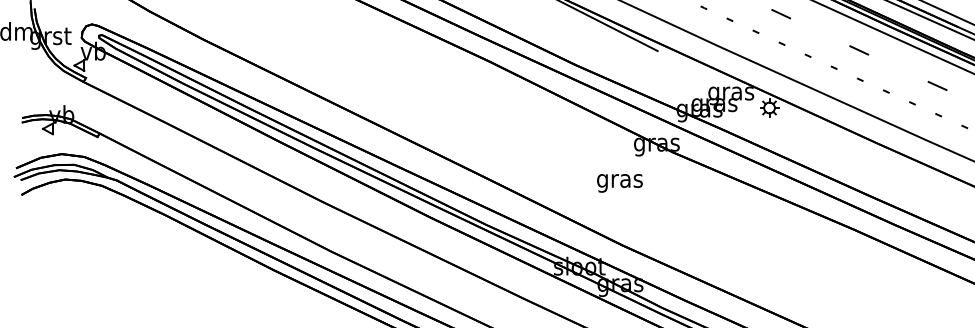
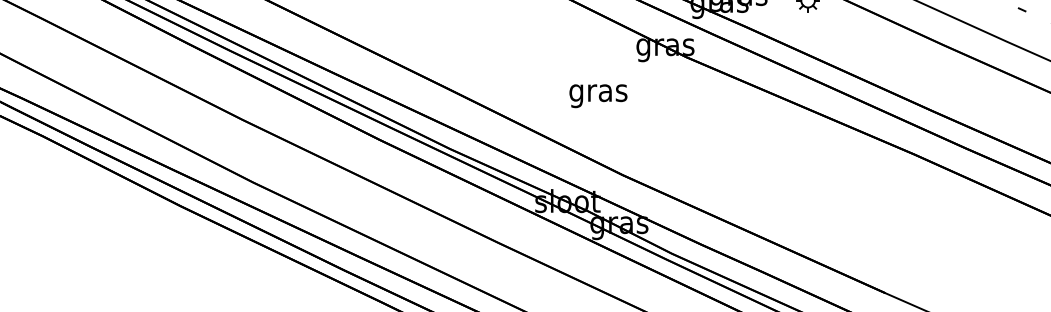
text: (619, 183) -> (597, 96), moved

